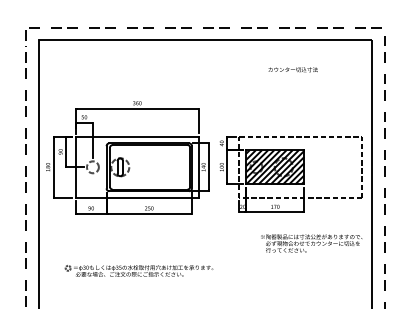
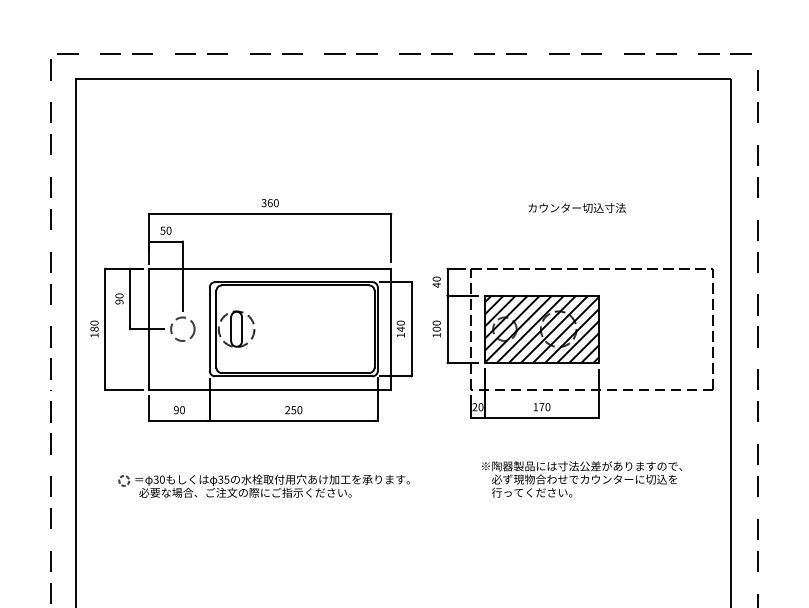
text: (292, 69) -> (575, 207), moved
text: (311, 243) -> (581, 479), moved
part: (138, 270) -> (262, 485), moved

